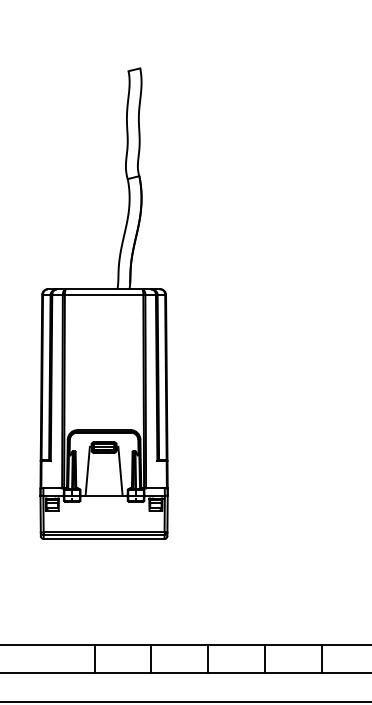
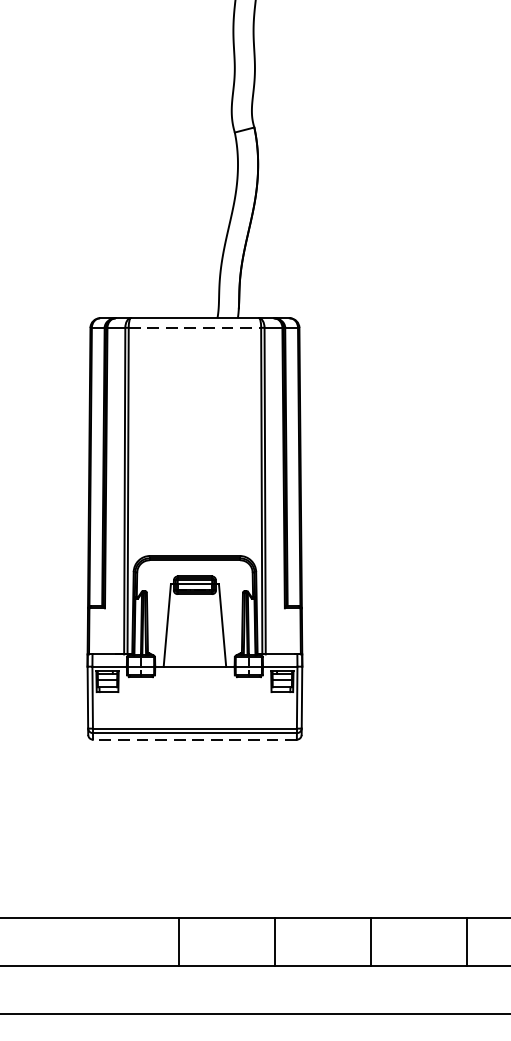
line: (104, 294) -> (195, 327), solid -> dashed
line: (103, 539) -> (193, 740), solid -> dashed

